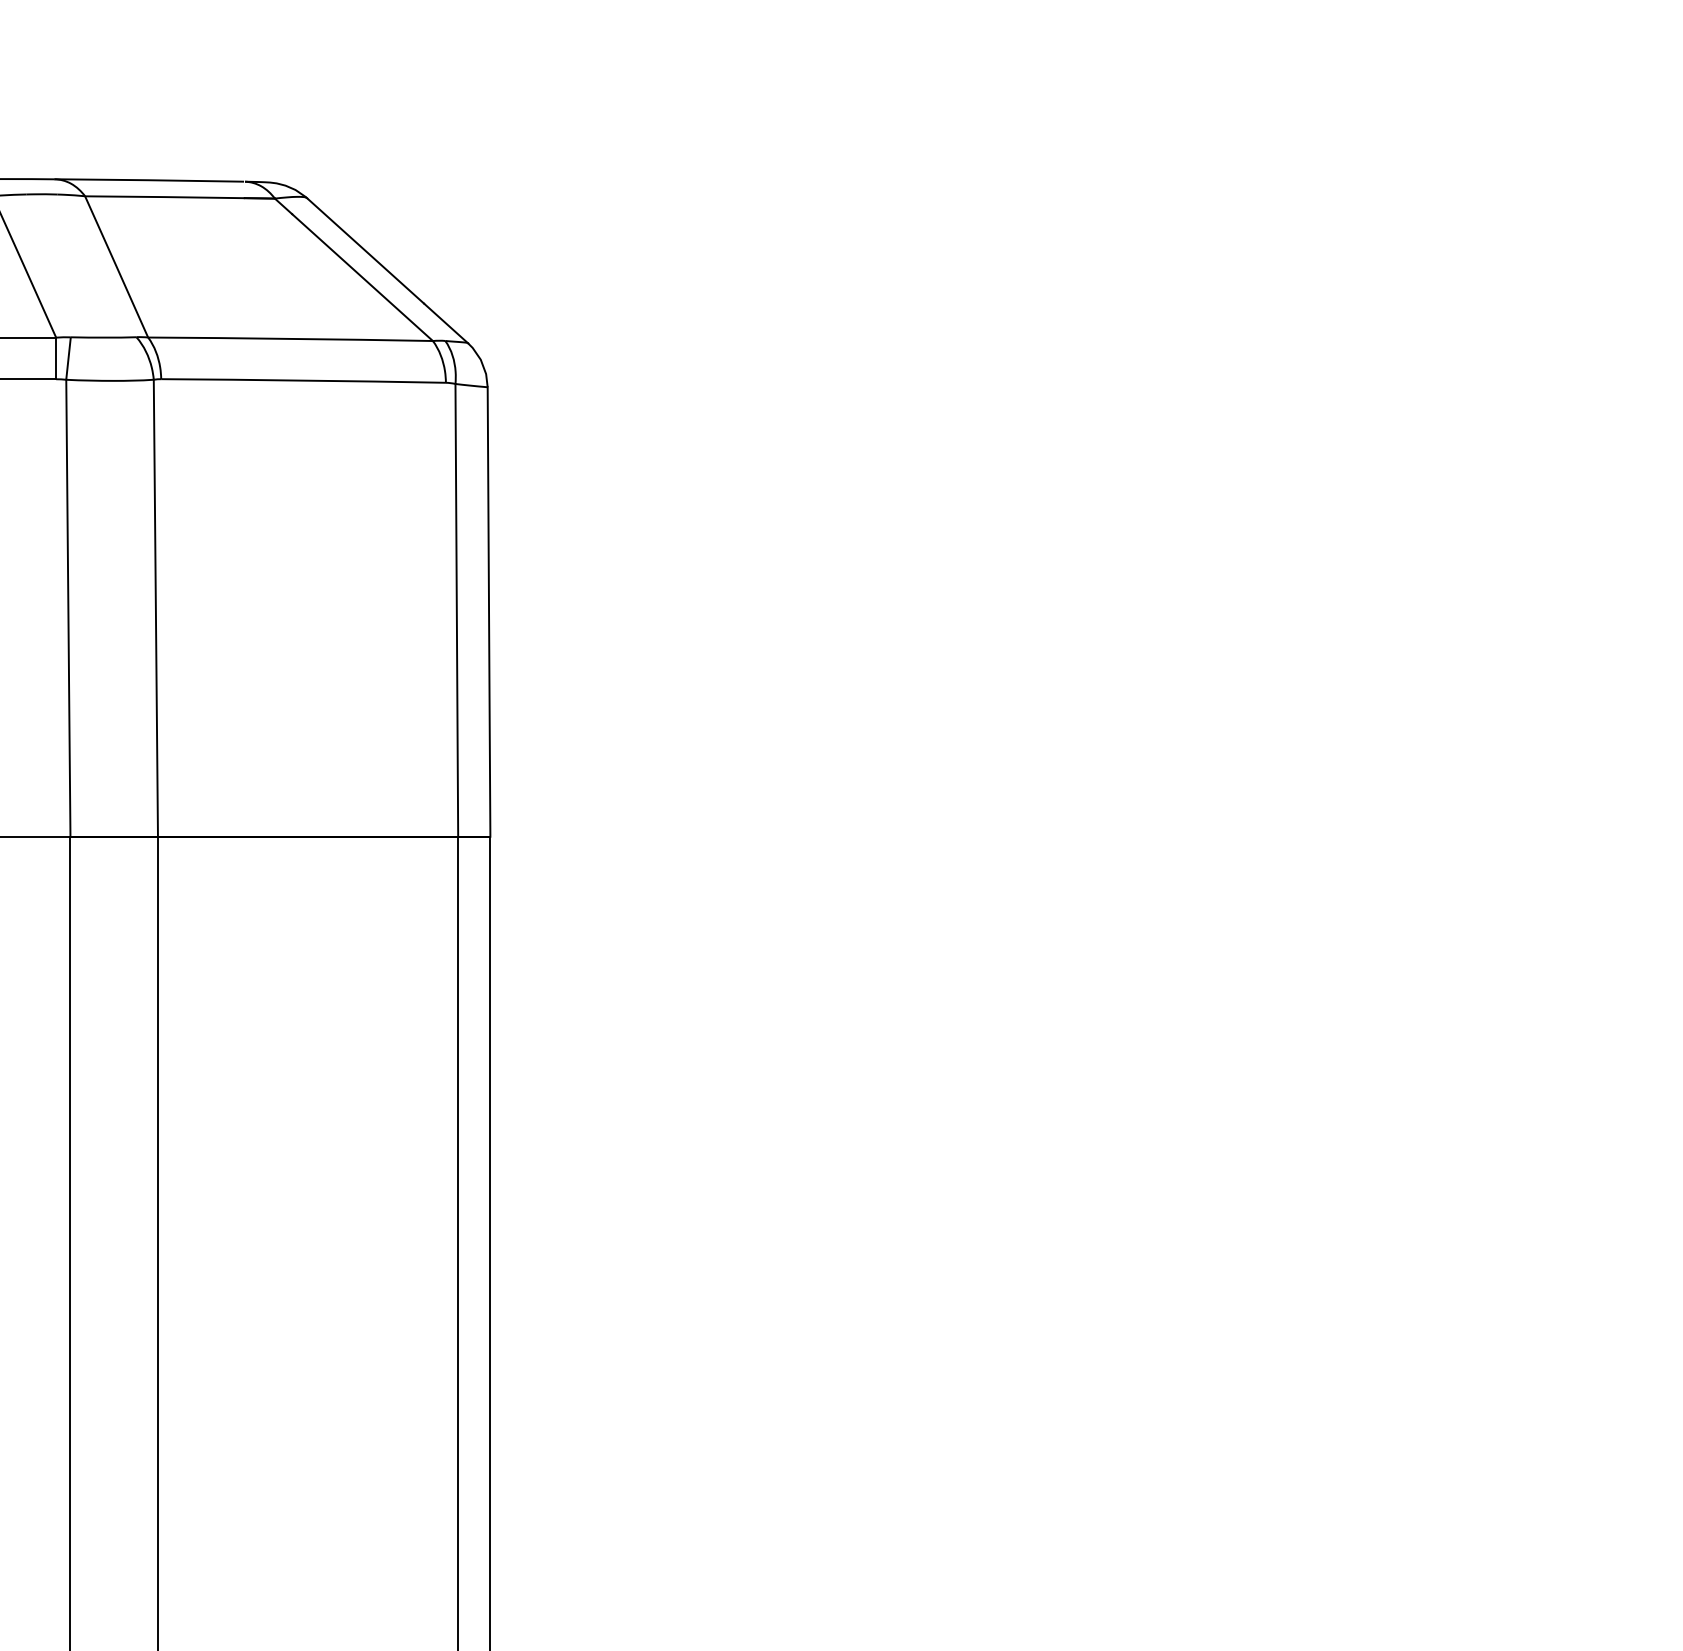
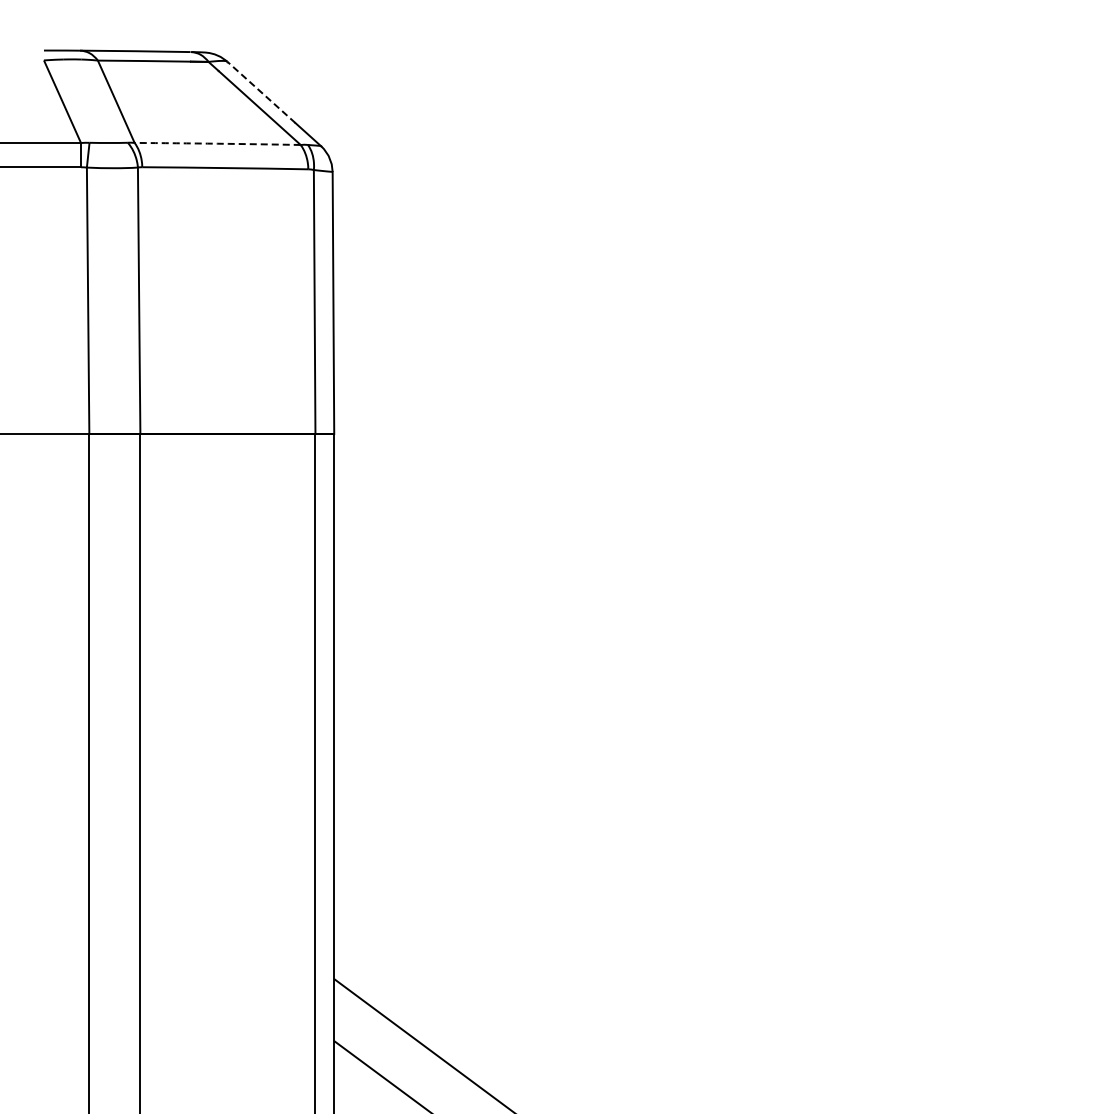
line: (365, 251) -> (261, 92), solid -> dashed
arc: (290, 338) -> (217, 143), solid -> dashed

